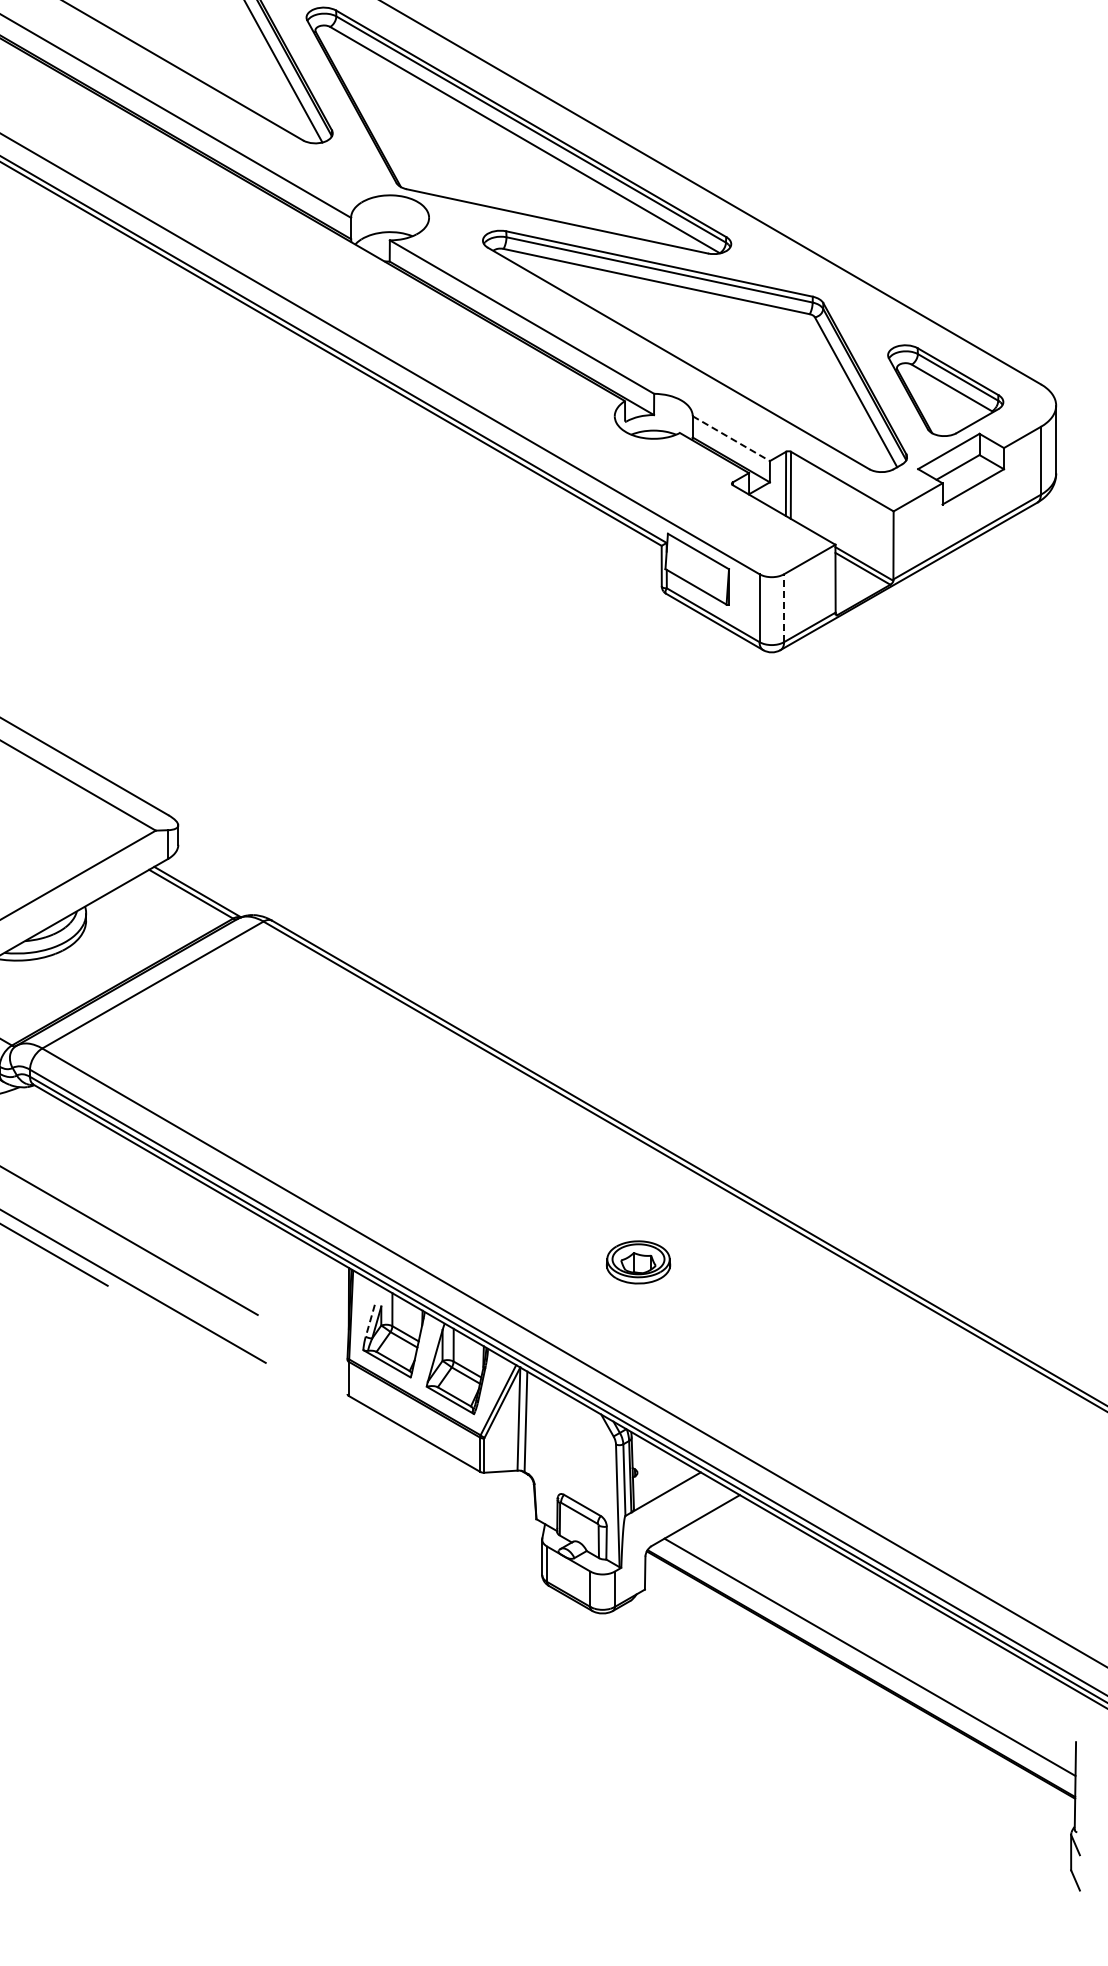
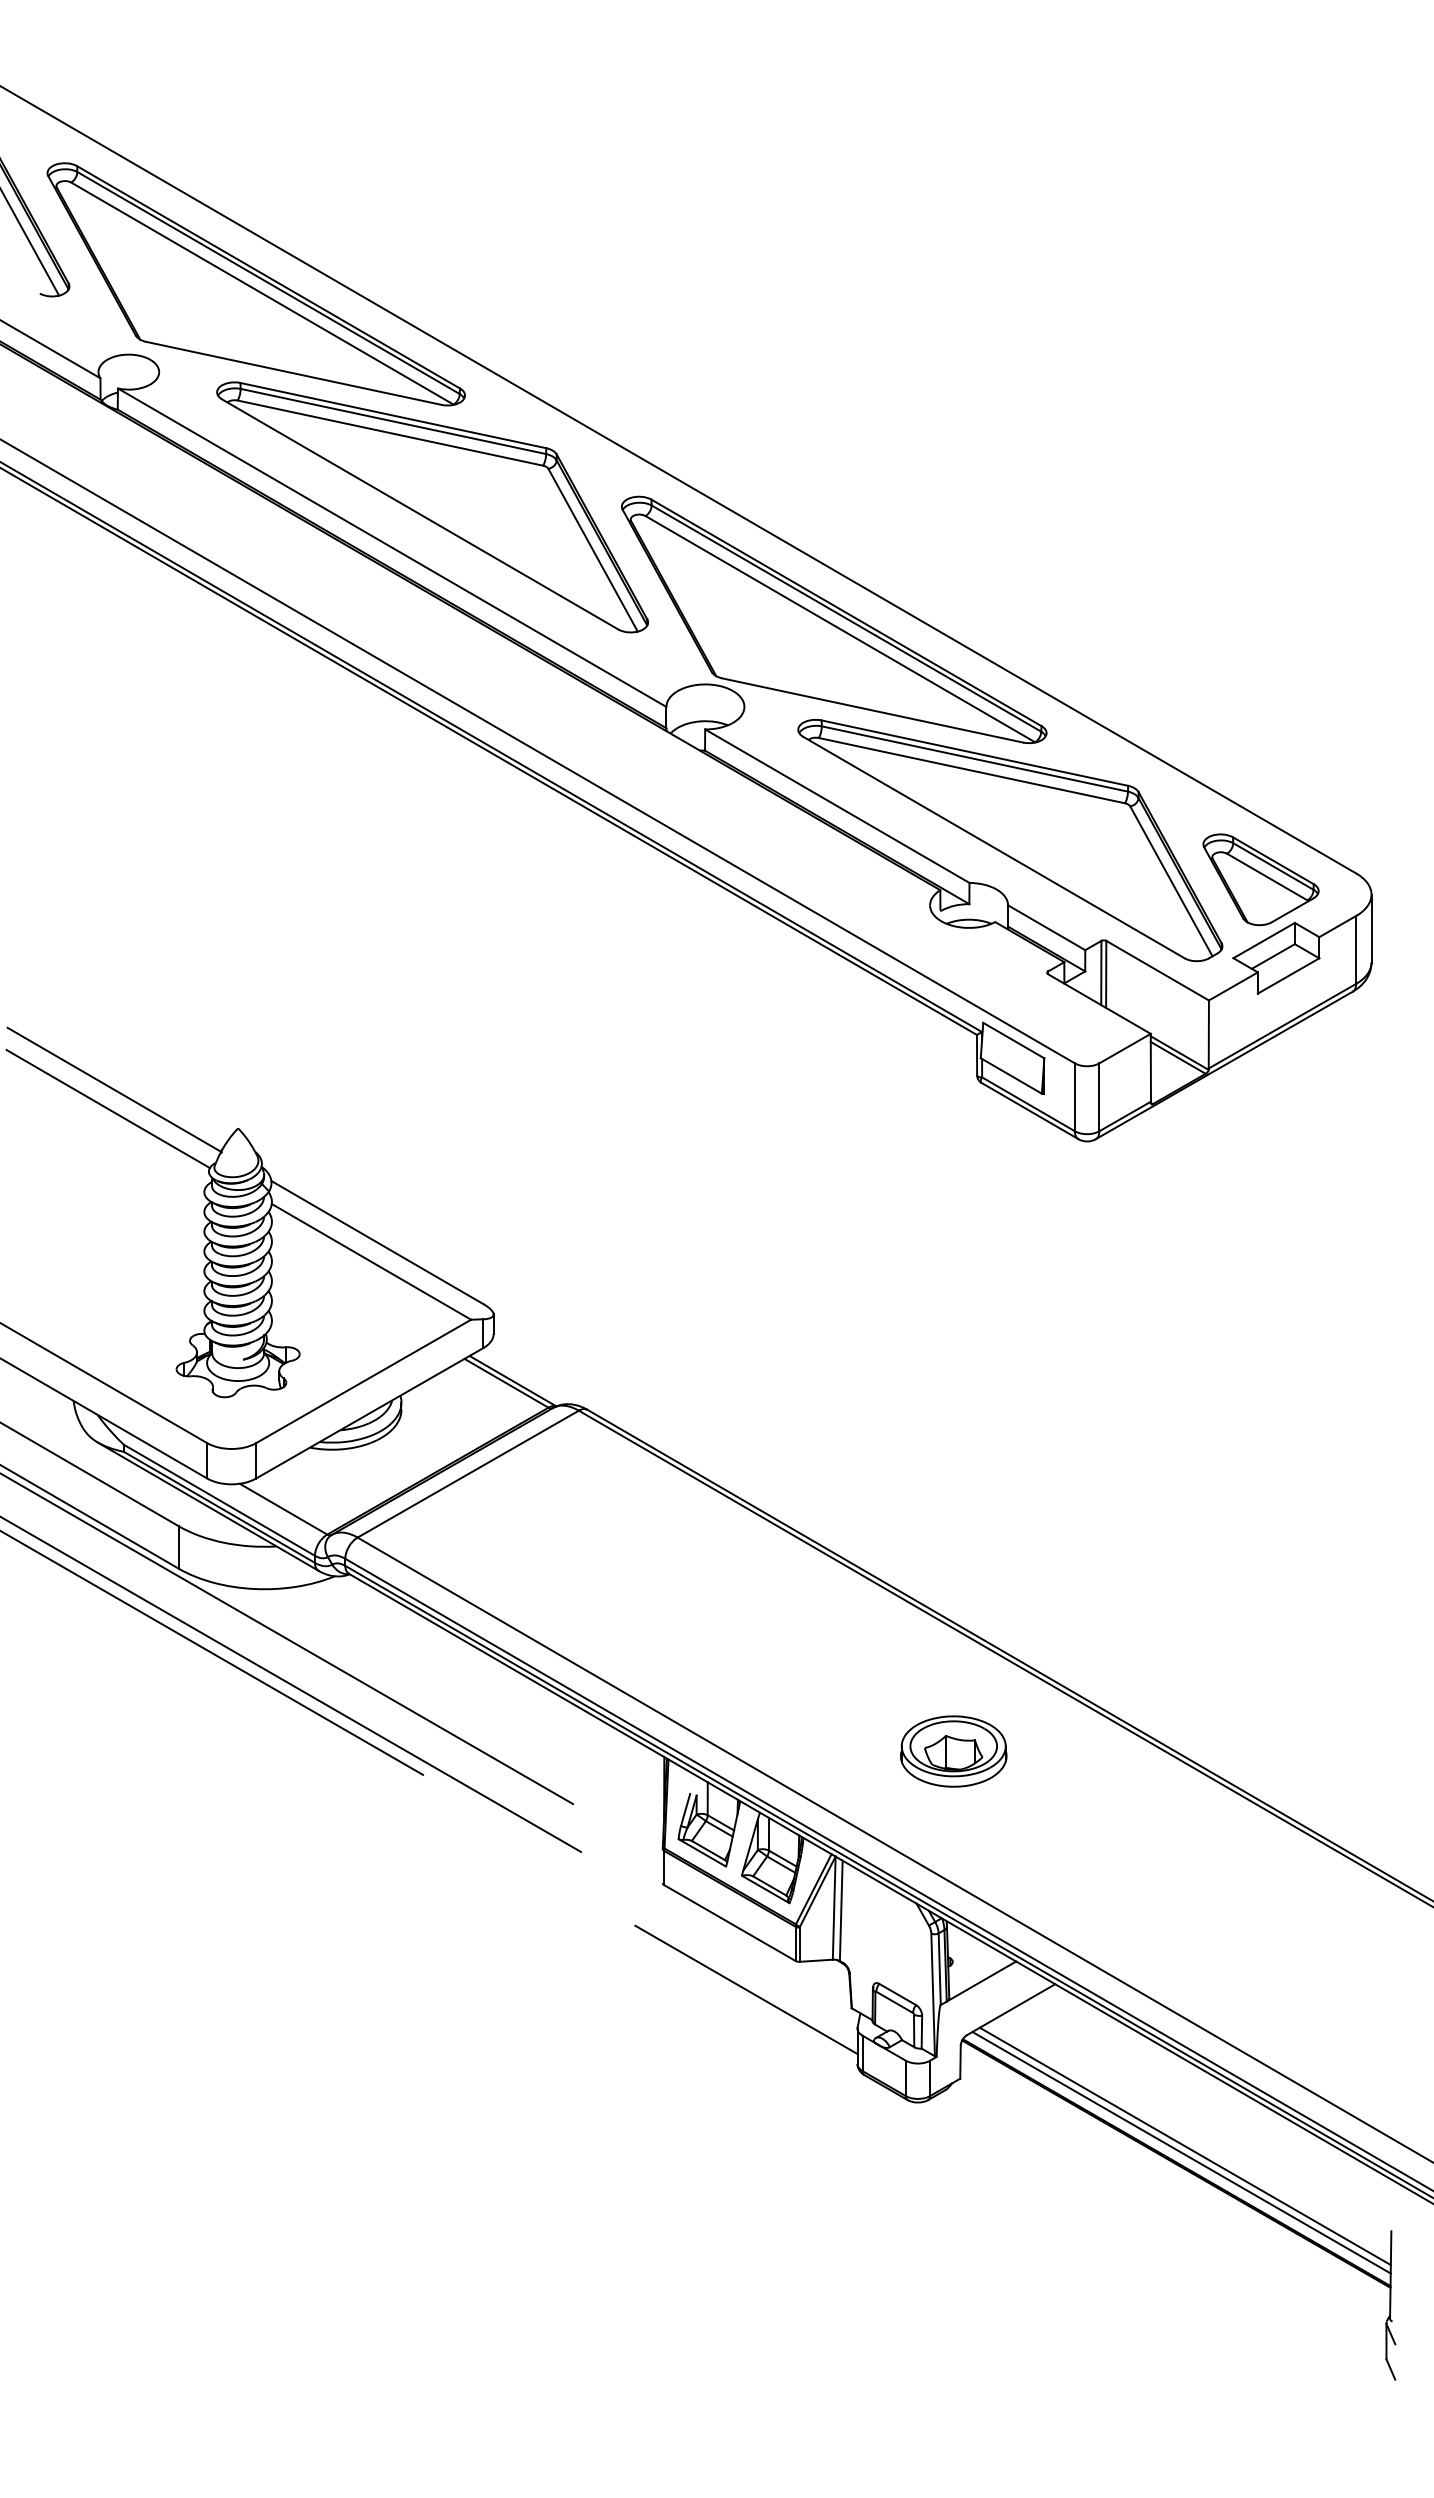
line: (731, 438) -> (1046, 927), dashed -> solid
line: (784, 608) -> (1099, 1097), dashed -> solid
part: (638, 1262) -> (953, 1751), size x1.67
line: (370, 1320) -> (685, 1809), dashed -> solid
line: (431, 1500) -> (746, 1989), added
line: (866, 1663) -> (1181, 2152), added

